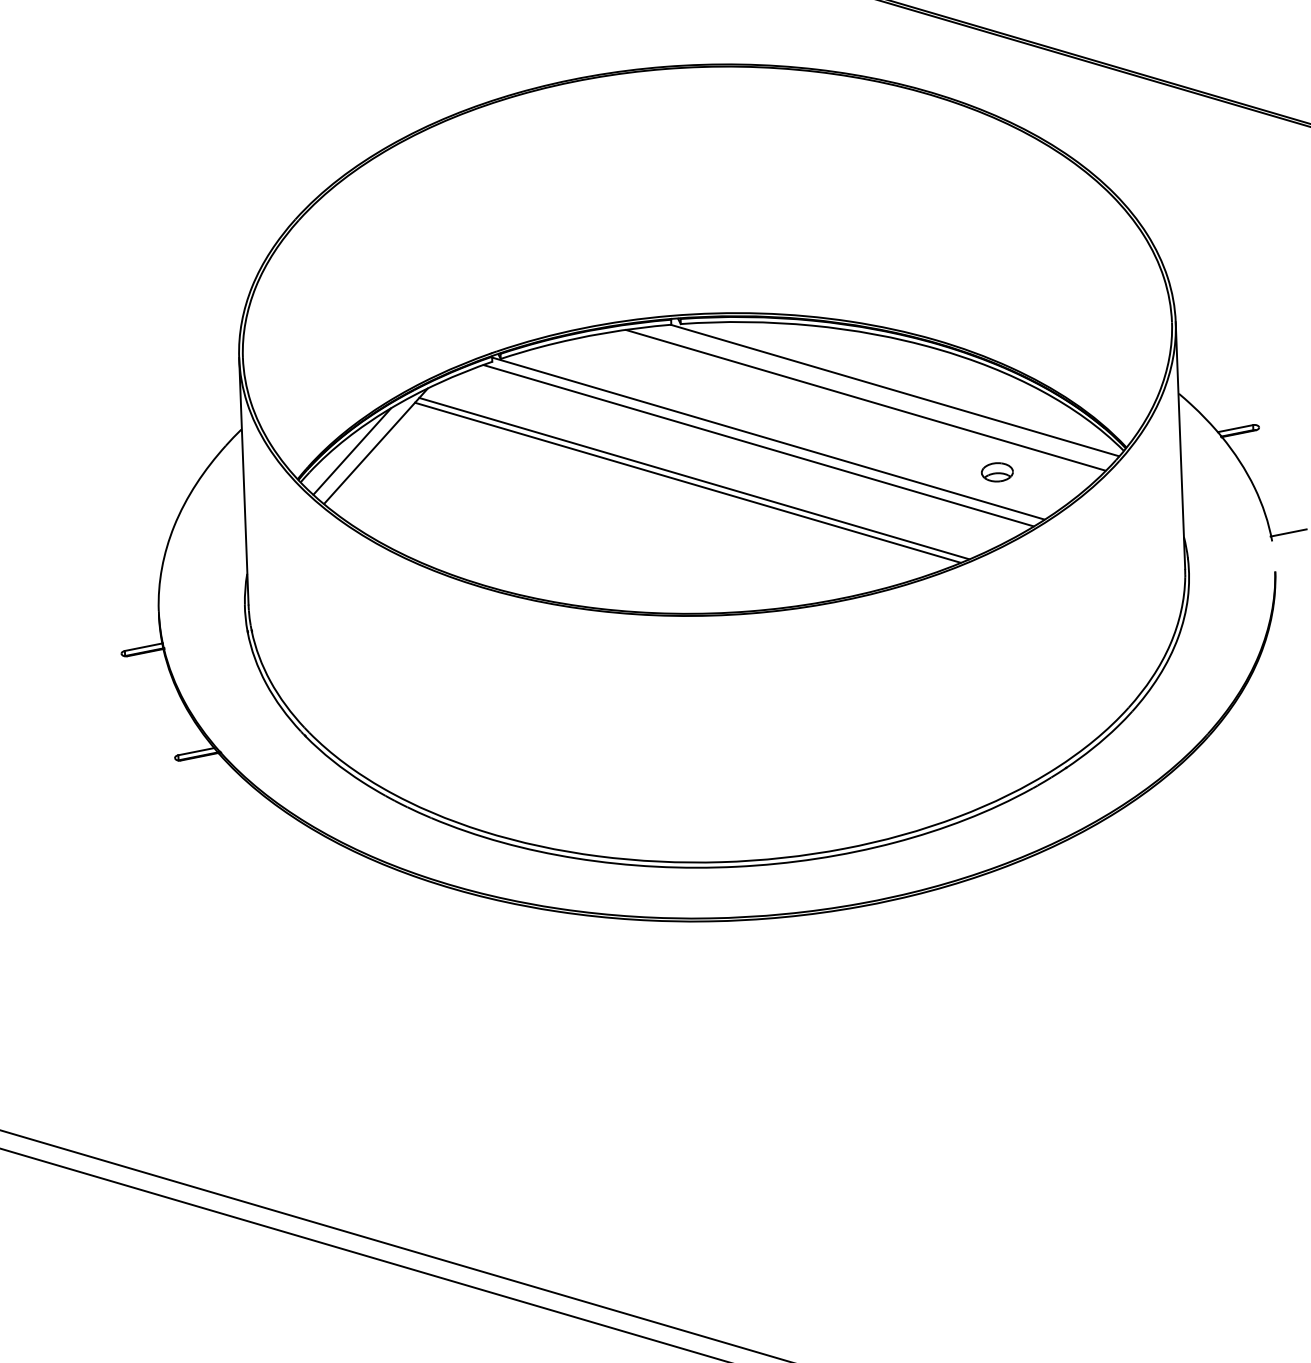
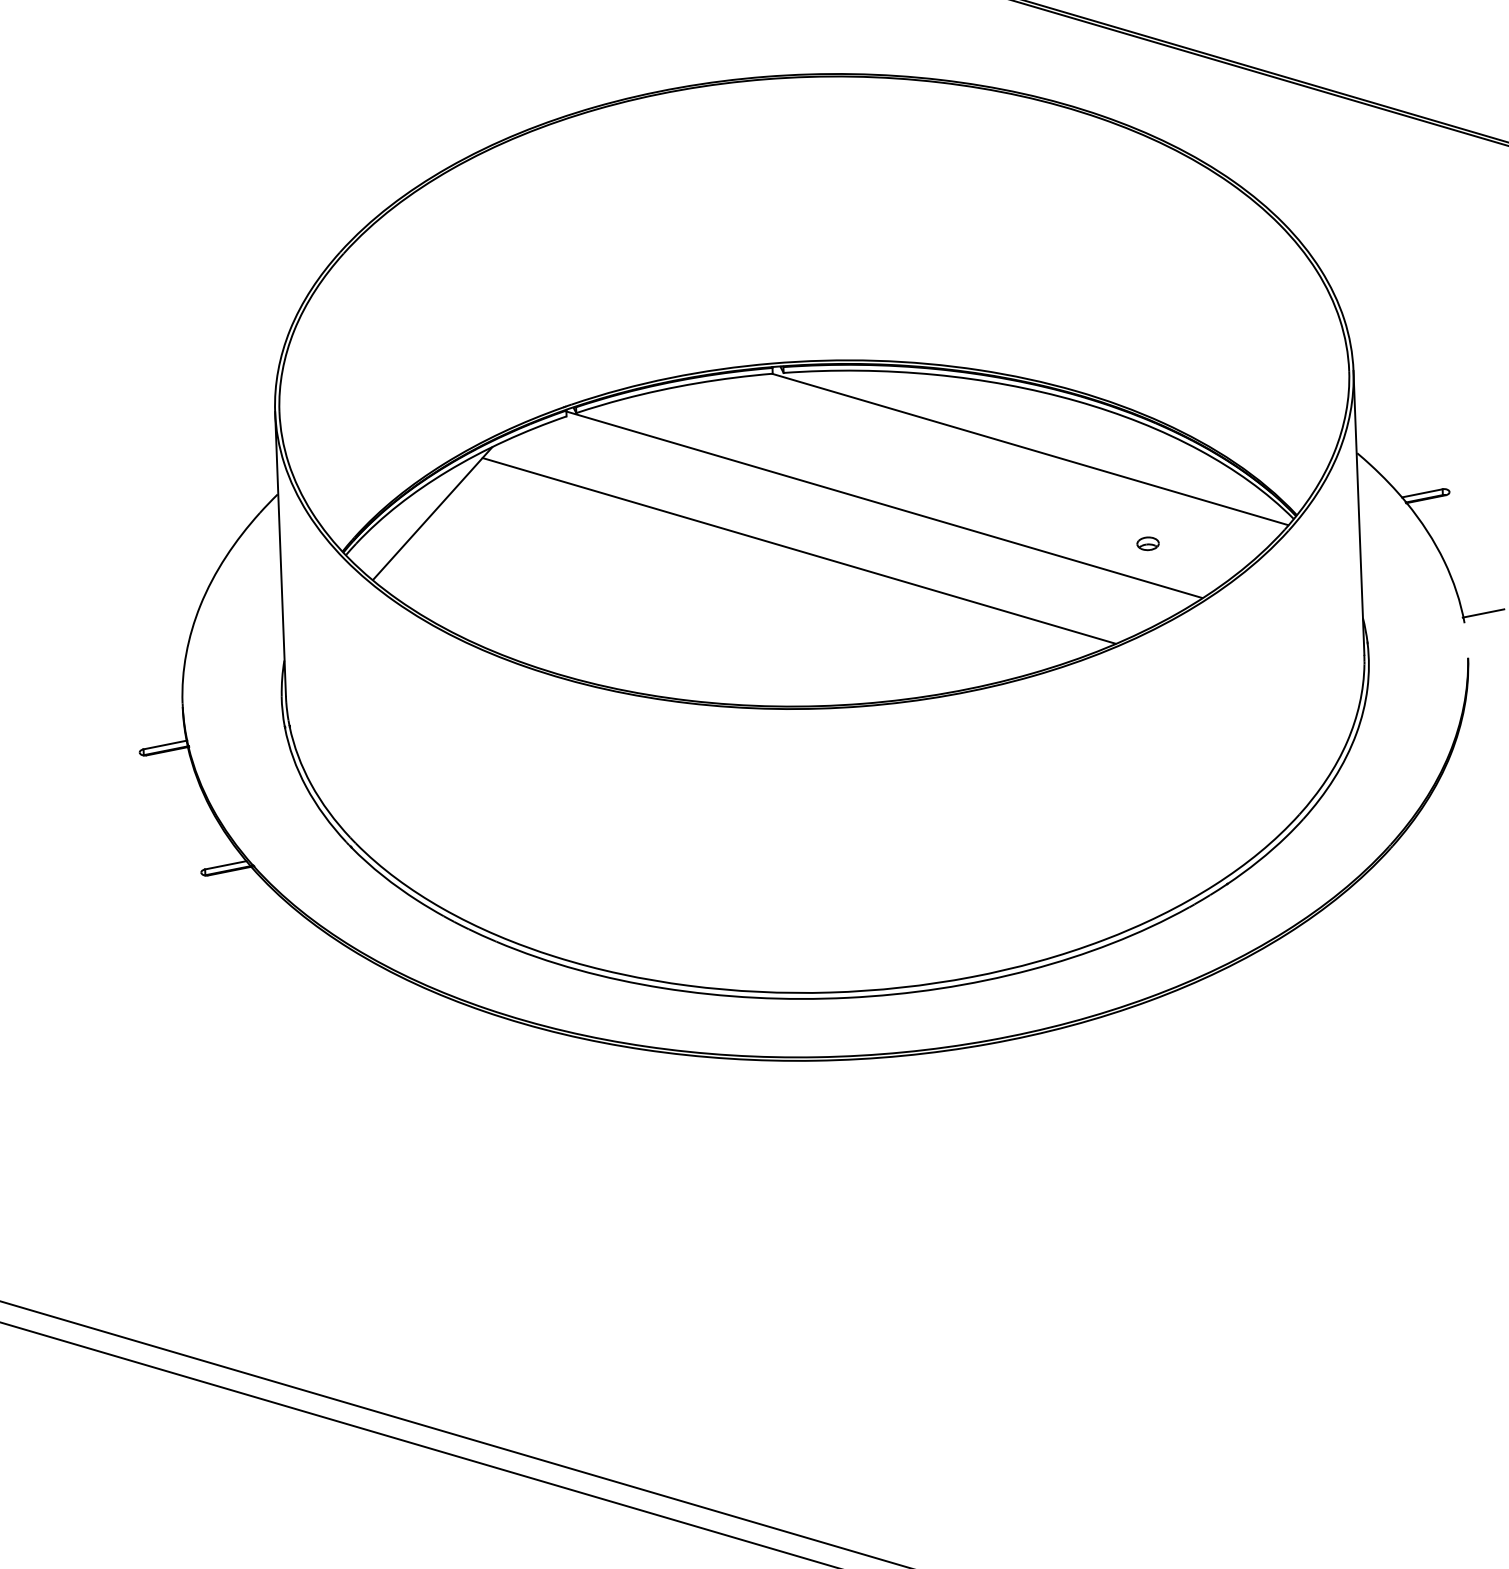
line: (865, 400) -> (996, 460), removed
line: (757, 445) -> (872, 512), removed
line: (351, 451) -> (404, 519), removed
part: (996, 472) -> (1147, 543), size x0.6
line: (687, 482) -> (791, 555), removed

